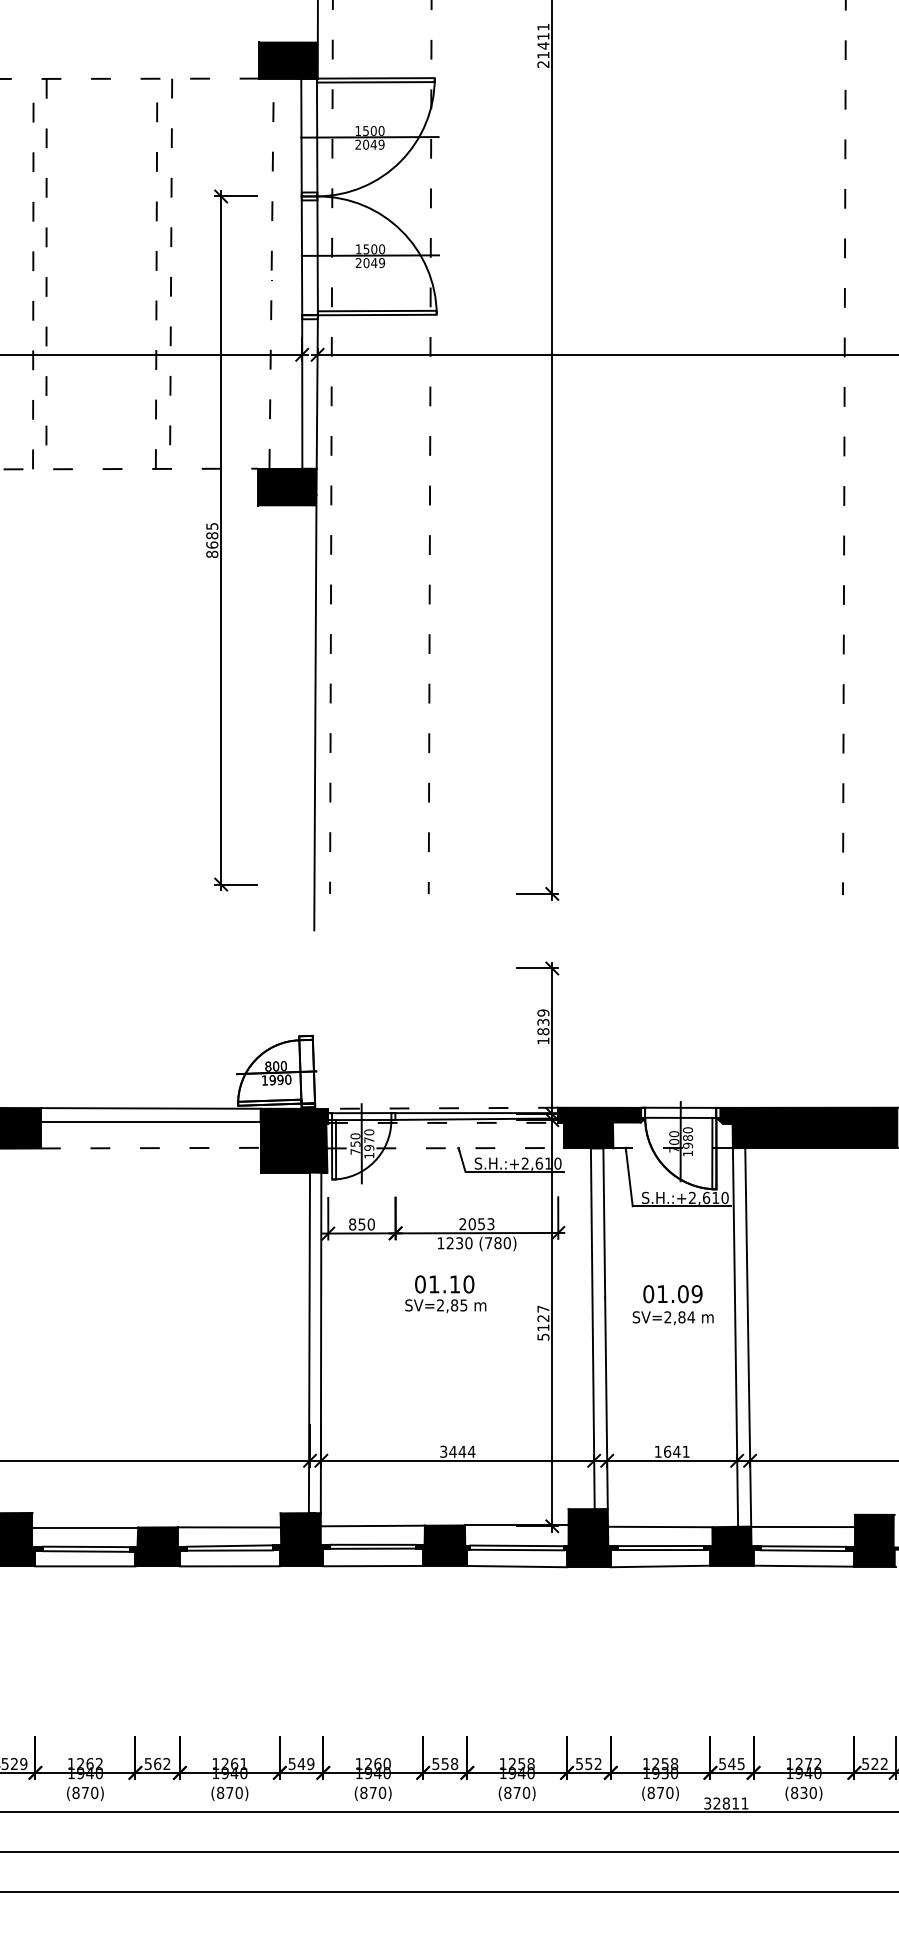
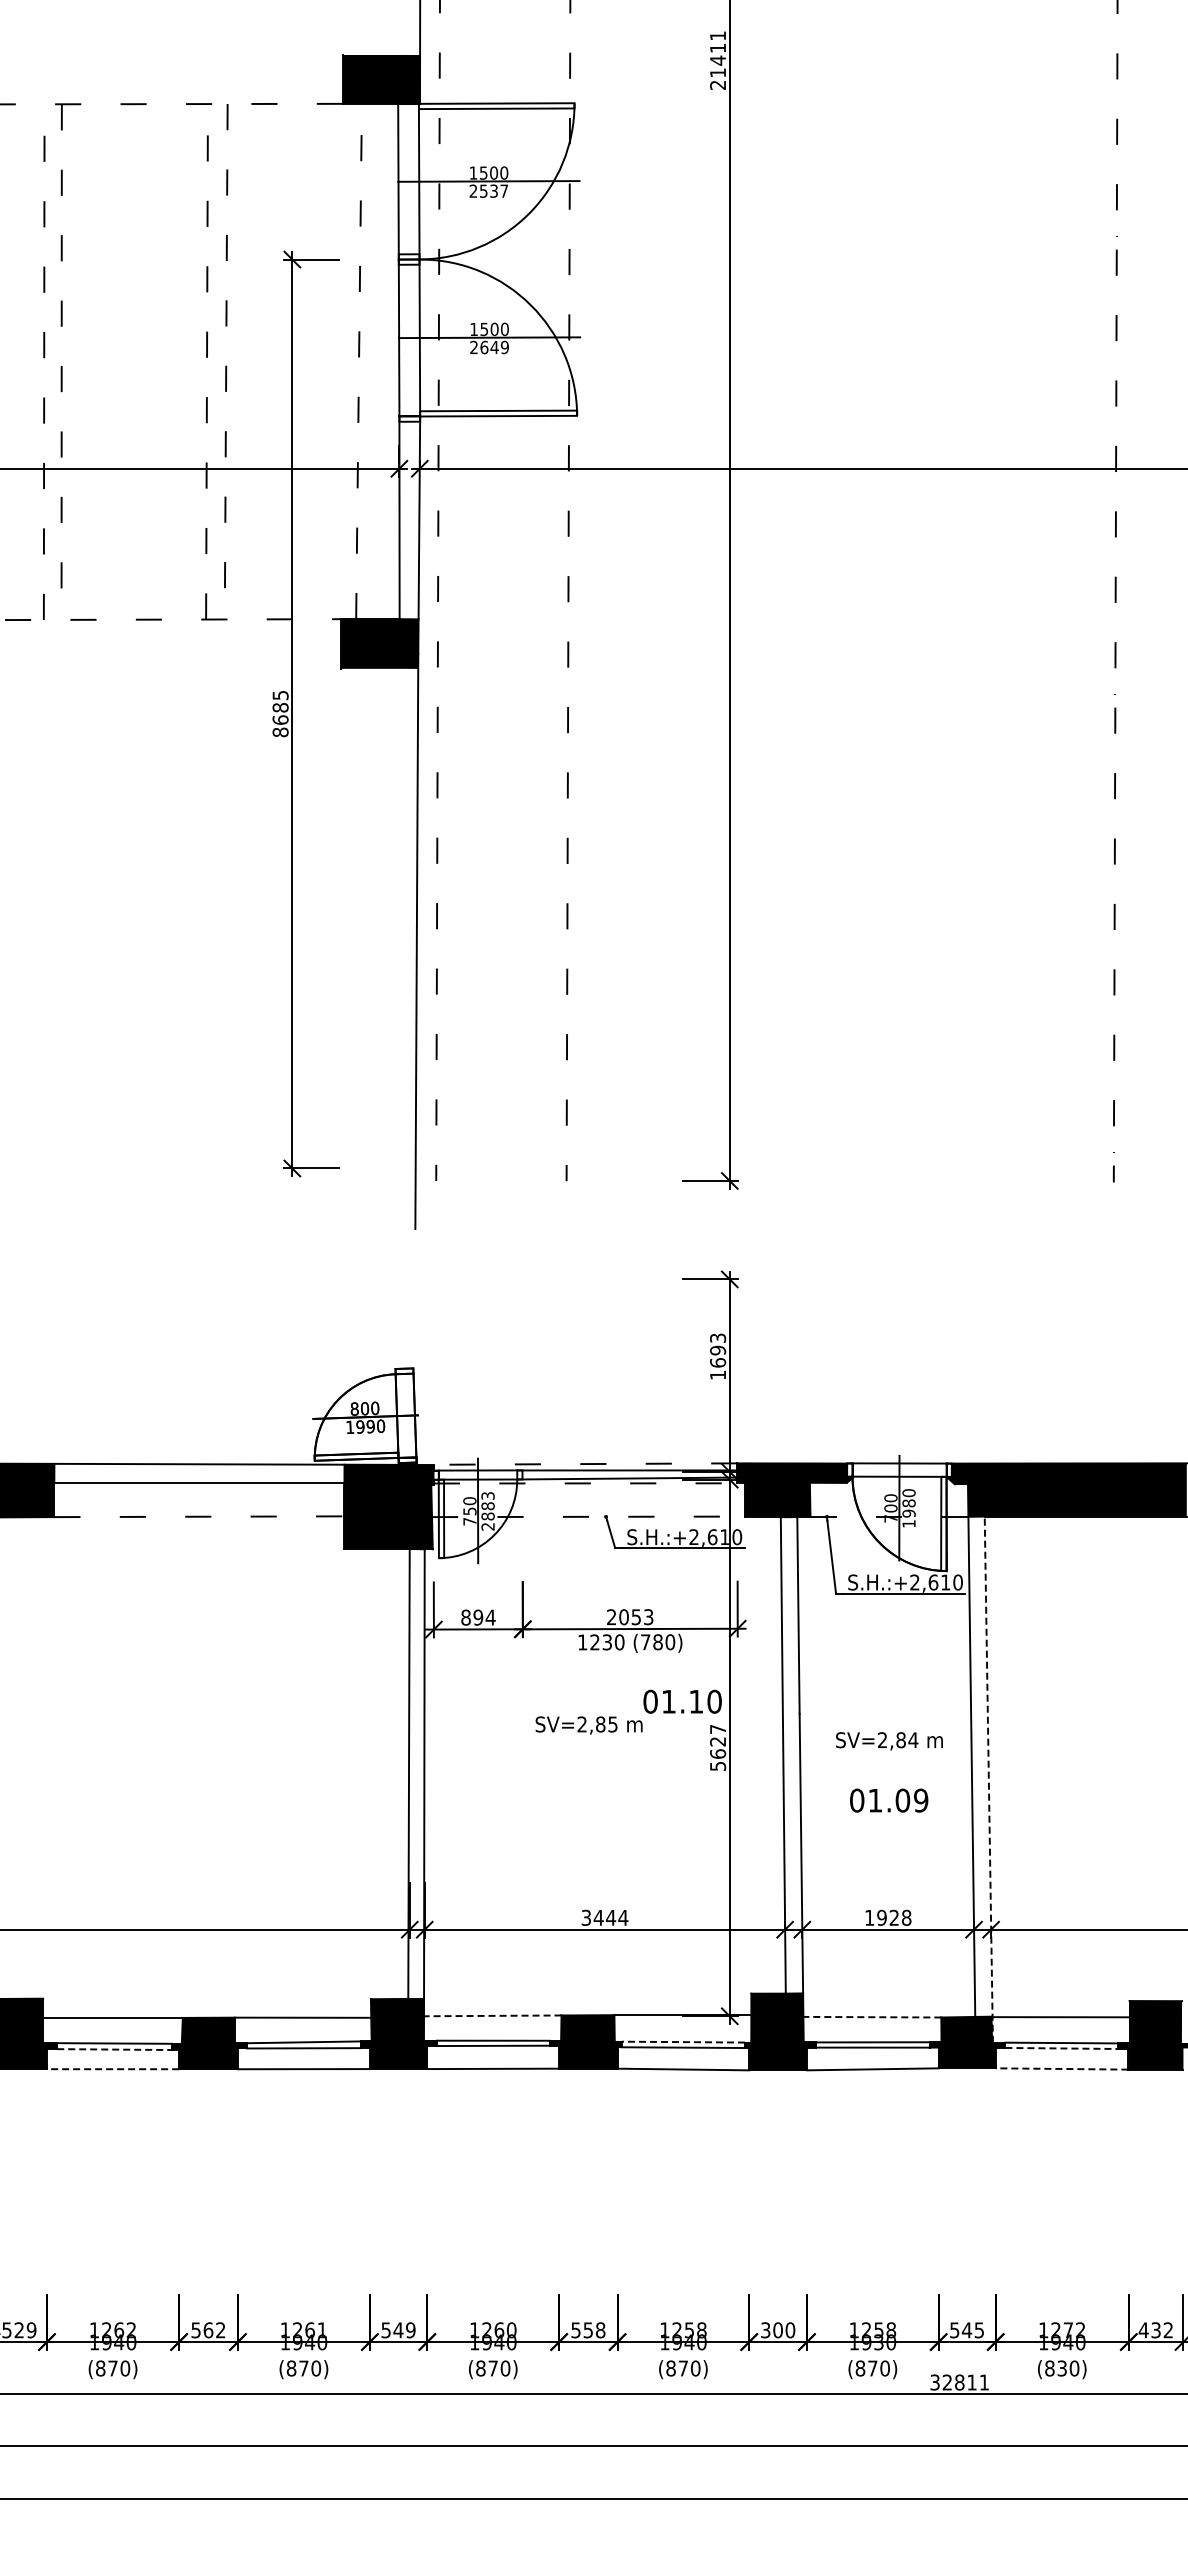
text: (373, 144) -> (493, 190), 2049 -> 2537
text: (366, 262) -> (484, 346), 2049 -> 2649
text: (542, 1022) -> (717, 1350), 1839 -> 1693
text: (368, 1144) -> (487, 1511), 1970 -> 2883
text: (366, 1224) -> (484, 1617), 850 -> 894
text: (444, 1284) -> (682, 1701), moved
text: (673, 1294) -> (889, 1800), moved
text: (543, 1327) -> (718, 1753), 5127 -> 5627
line: (748, 1347) -> (988, 1779), solid -> dashed
text: (676, 1451) -> (894, 1917), 1641 -> 1928
line: (372, 1525) -> (492, 2015), solid -> dashed
line: (660, 1527) -> (872, 2017), solid -> dashed
line: (517, 1546) -> (683, 2042), solid -> dashed
line: (804, 1550) -> (1062, 2048), solid -> dashed
line: (87, 1551) -> (115, 2049), solid -> dashed
line: (803, 1565) -> (1061, 2068), solid -> dashed
line: (85, 1566) -> (112, 2069), solid -> dashed
text: (589, 1764) -> (778, 2330), 552 -> 300
text: (870, 1764) -> (1149, 2330), 522 -> 432

